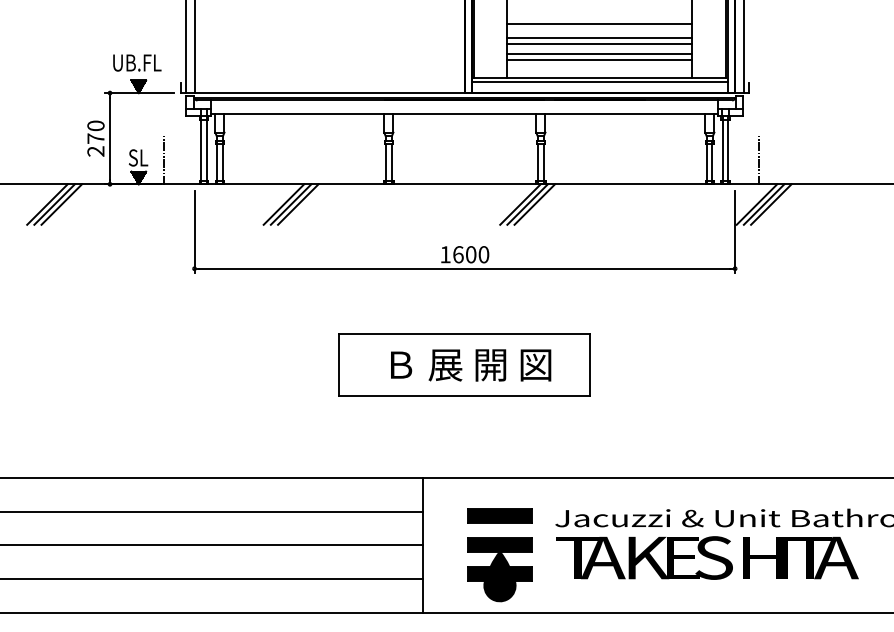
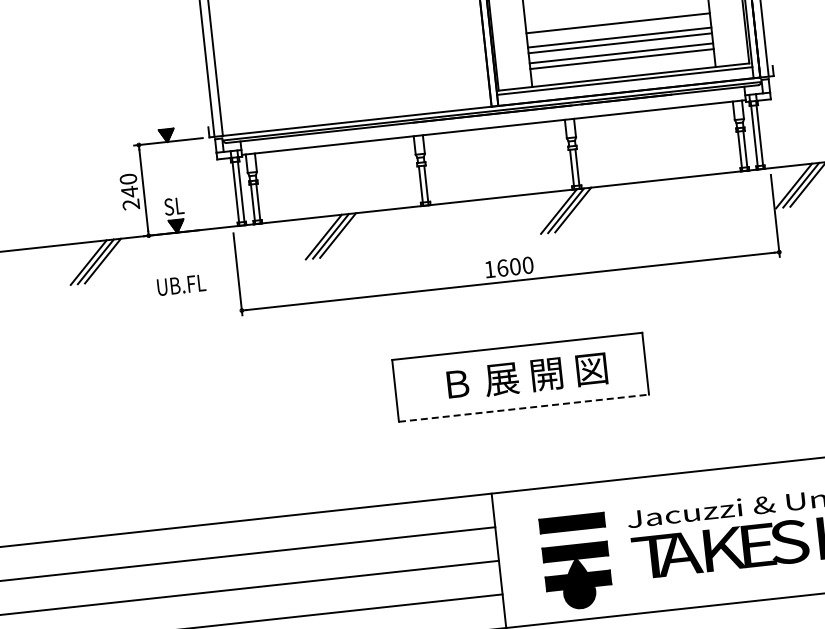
text: (137, 62) -> (181, 284), moved
text: (95, 138) -> (129, 191), 270 -> 240
line: (164, 159) -> (200, 205), removed
line: (758, 159) -> (790, 141), removed
line: (464, 396) -> (524, 408), solid -> dashed

